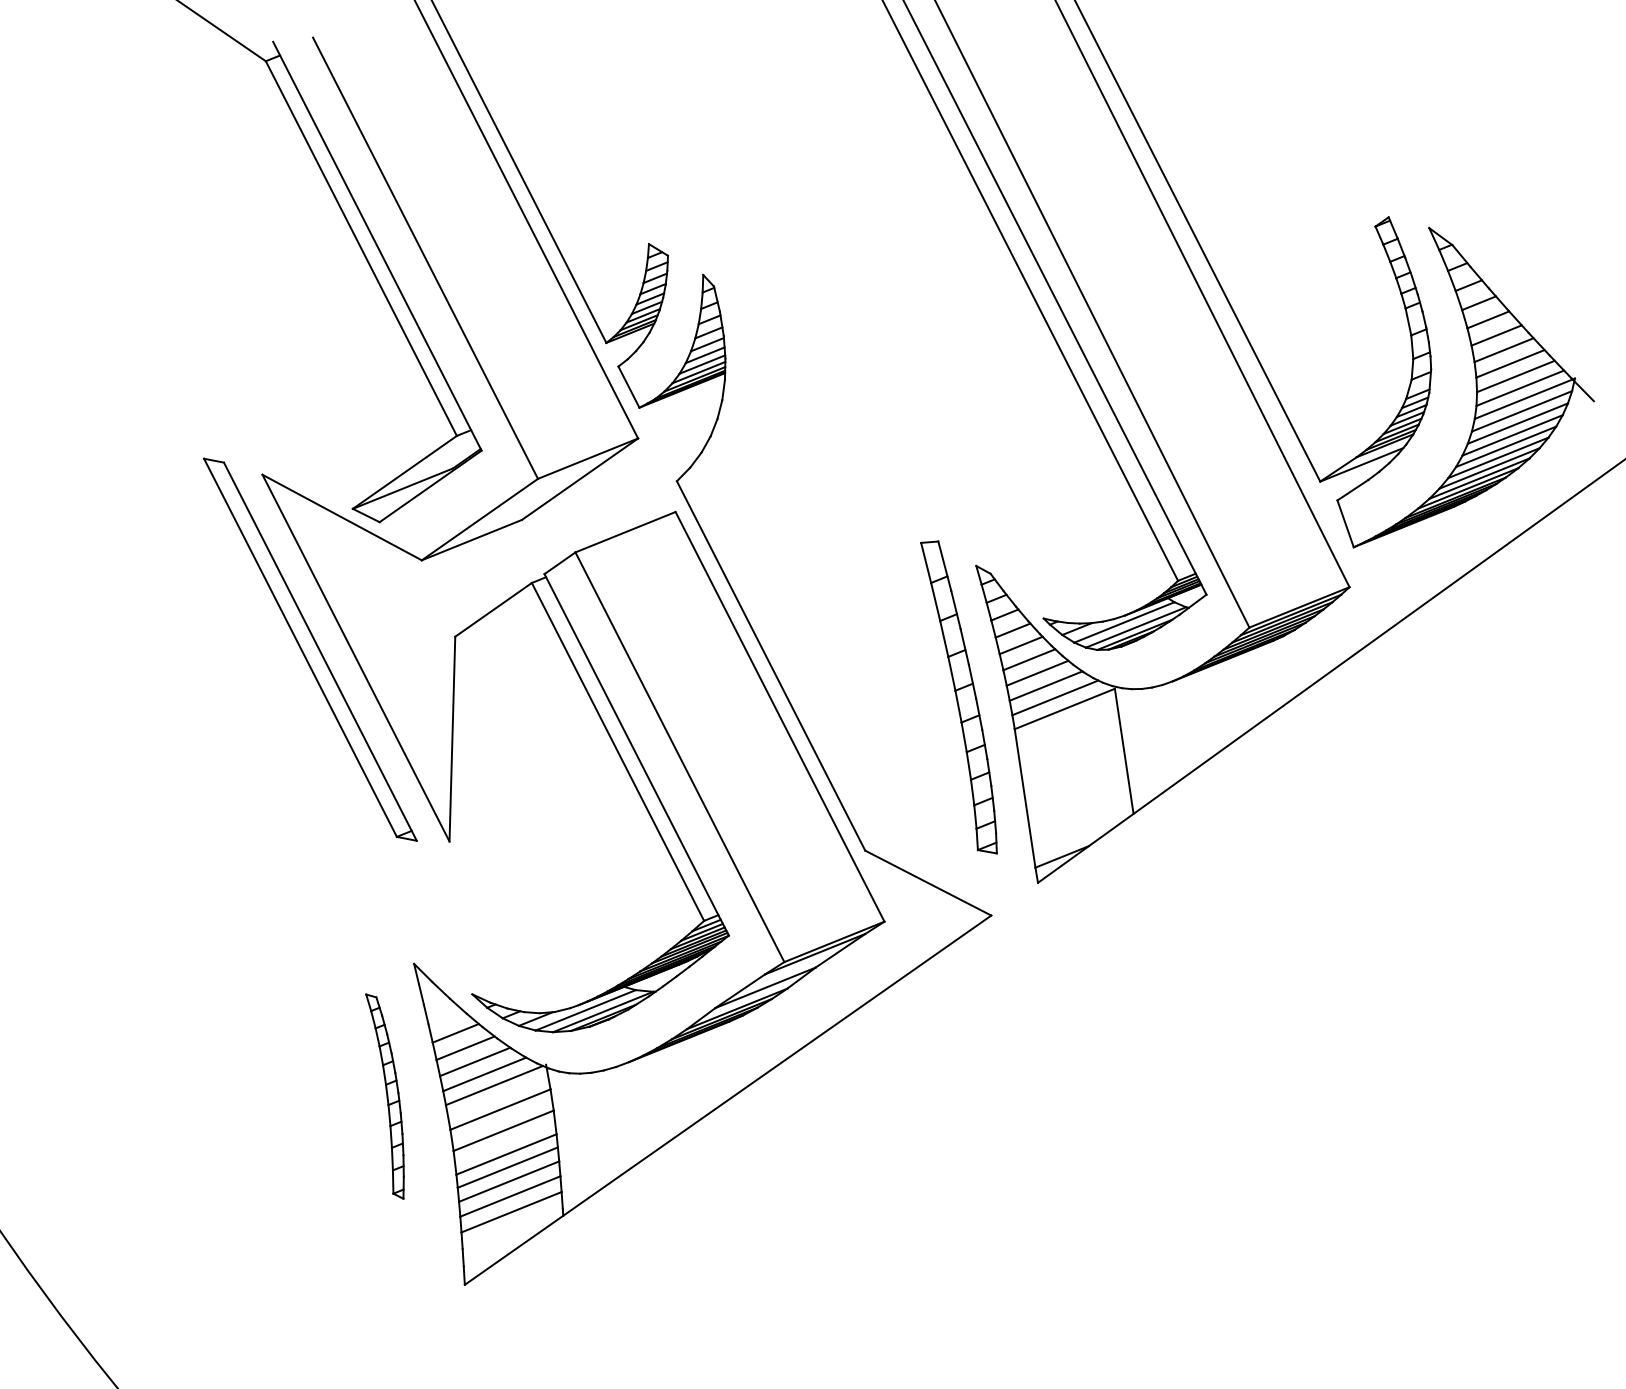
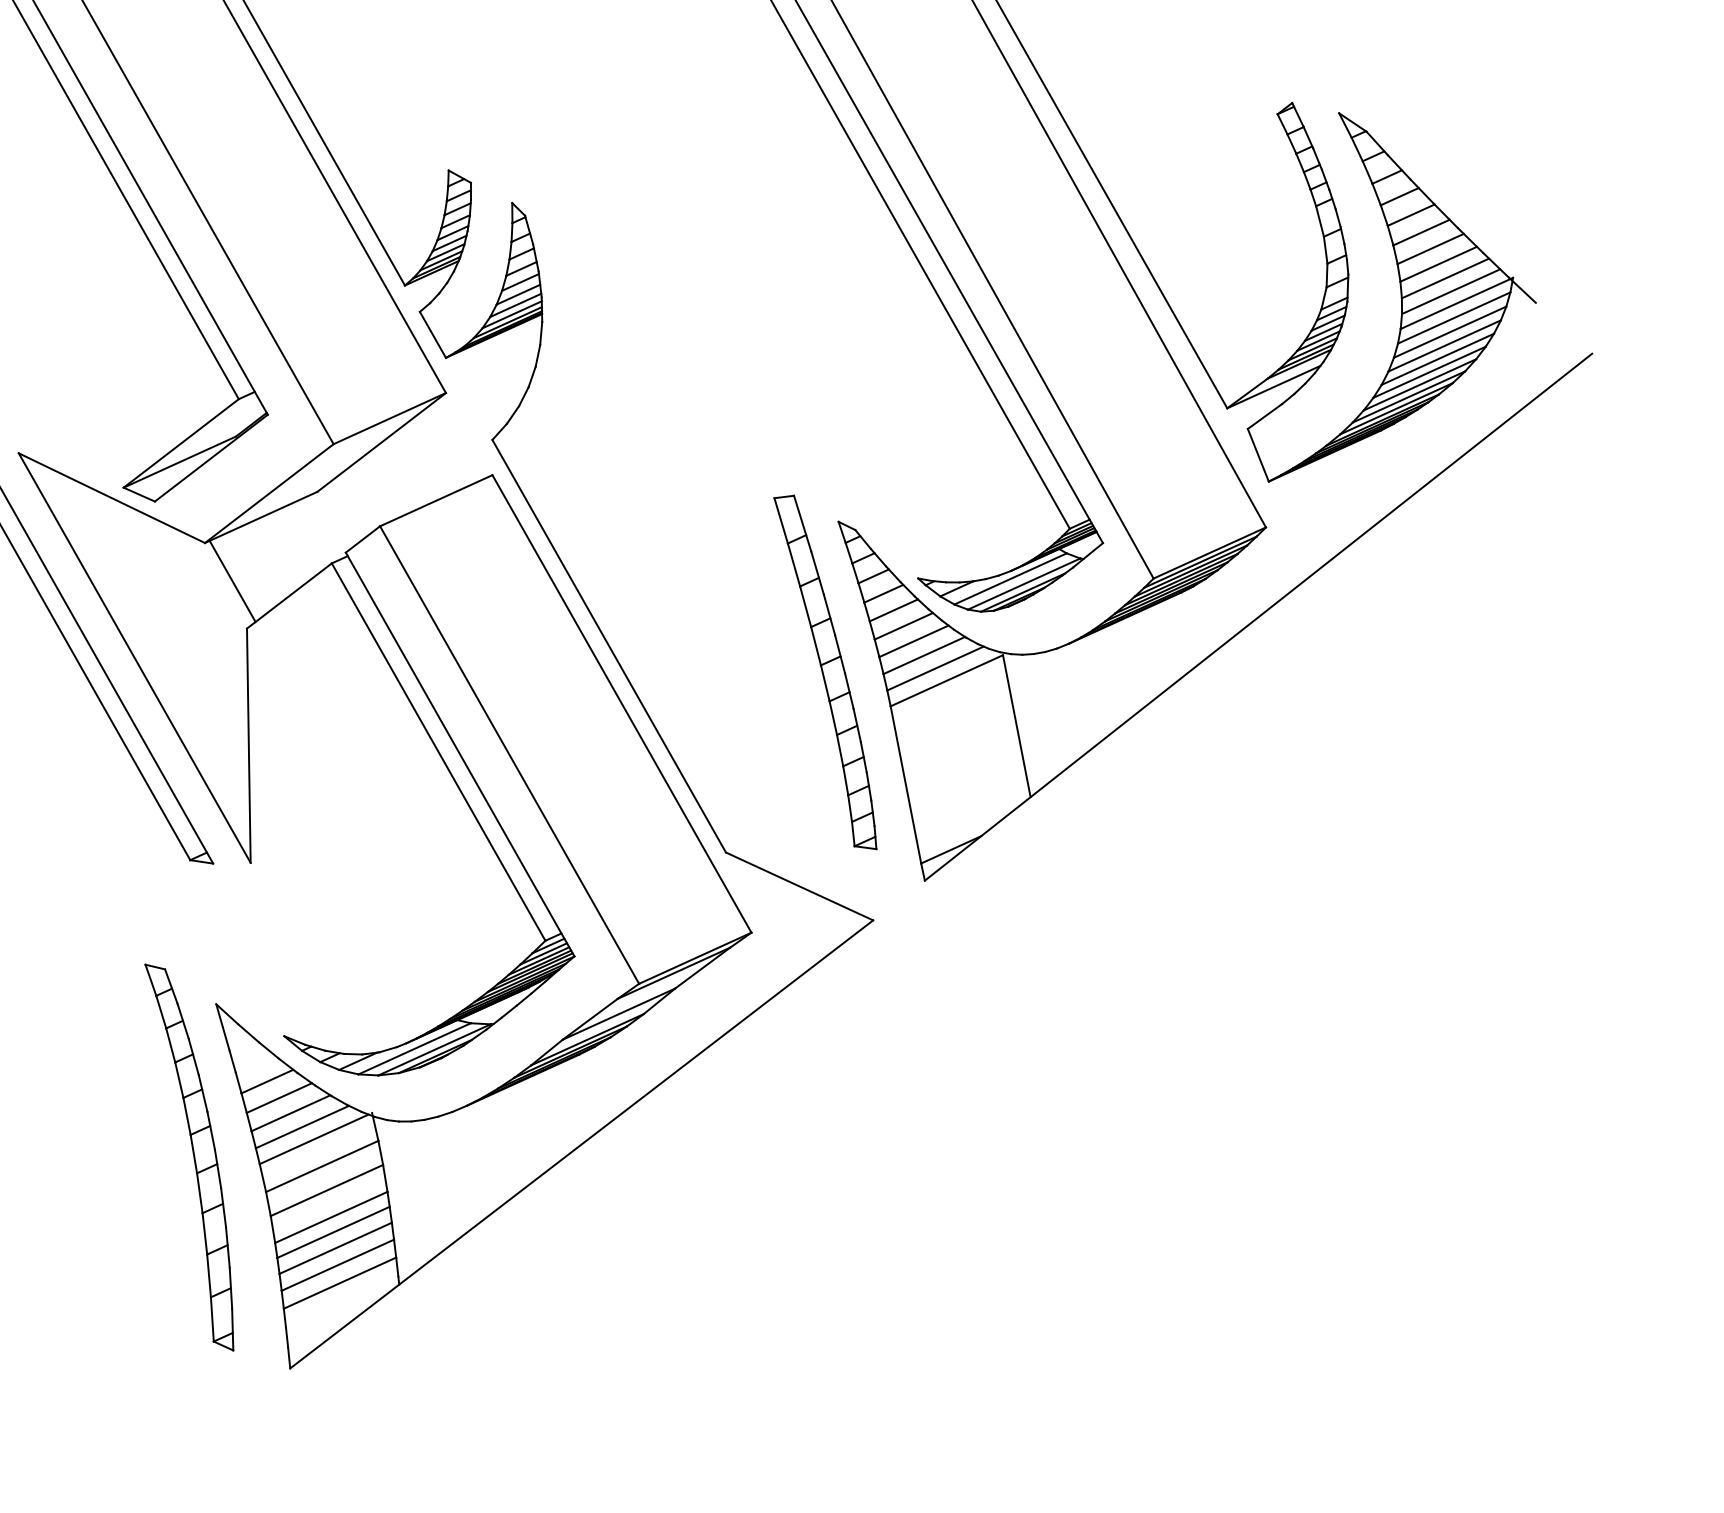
line: (444, 594) -> (232, 580), added
part: (384, 1096) -> (189, 1157), size x1.67

